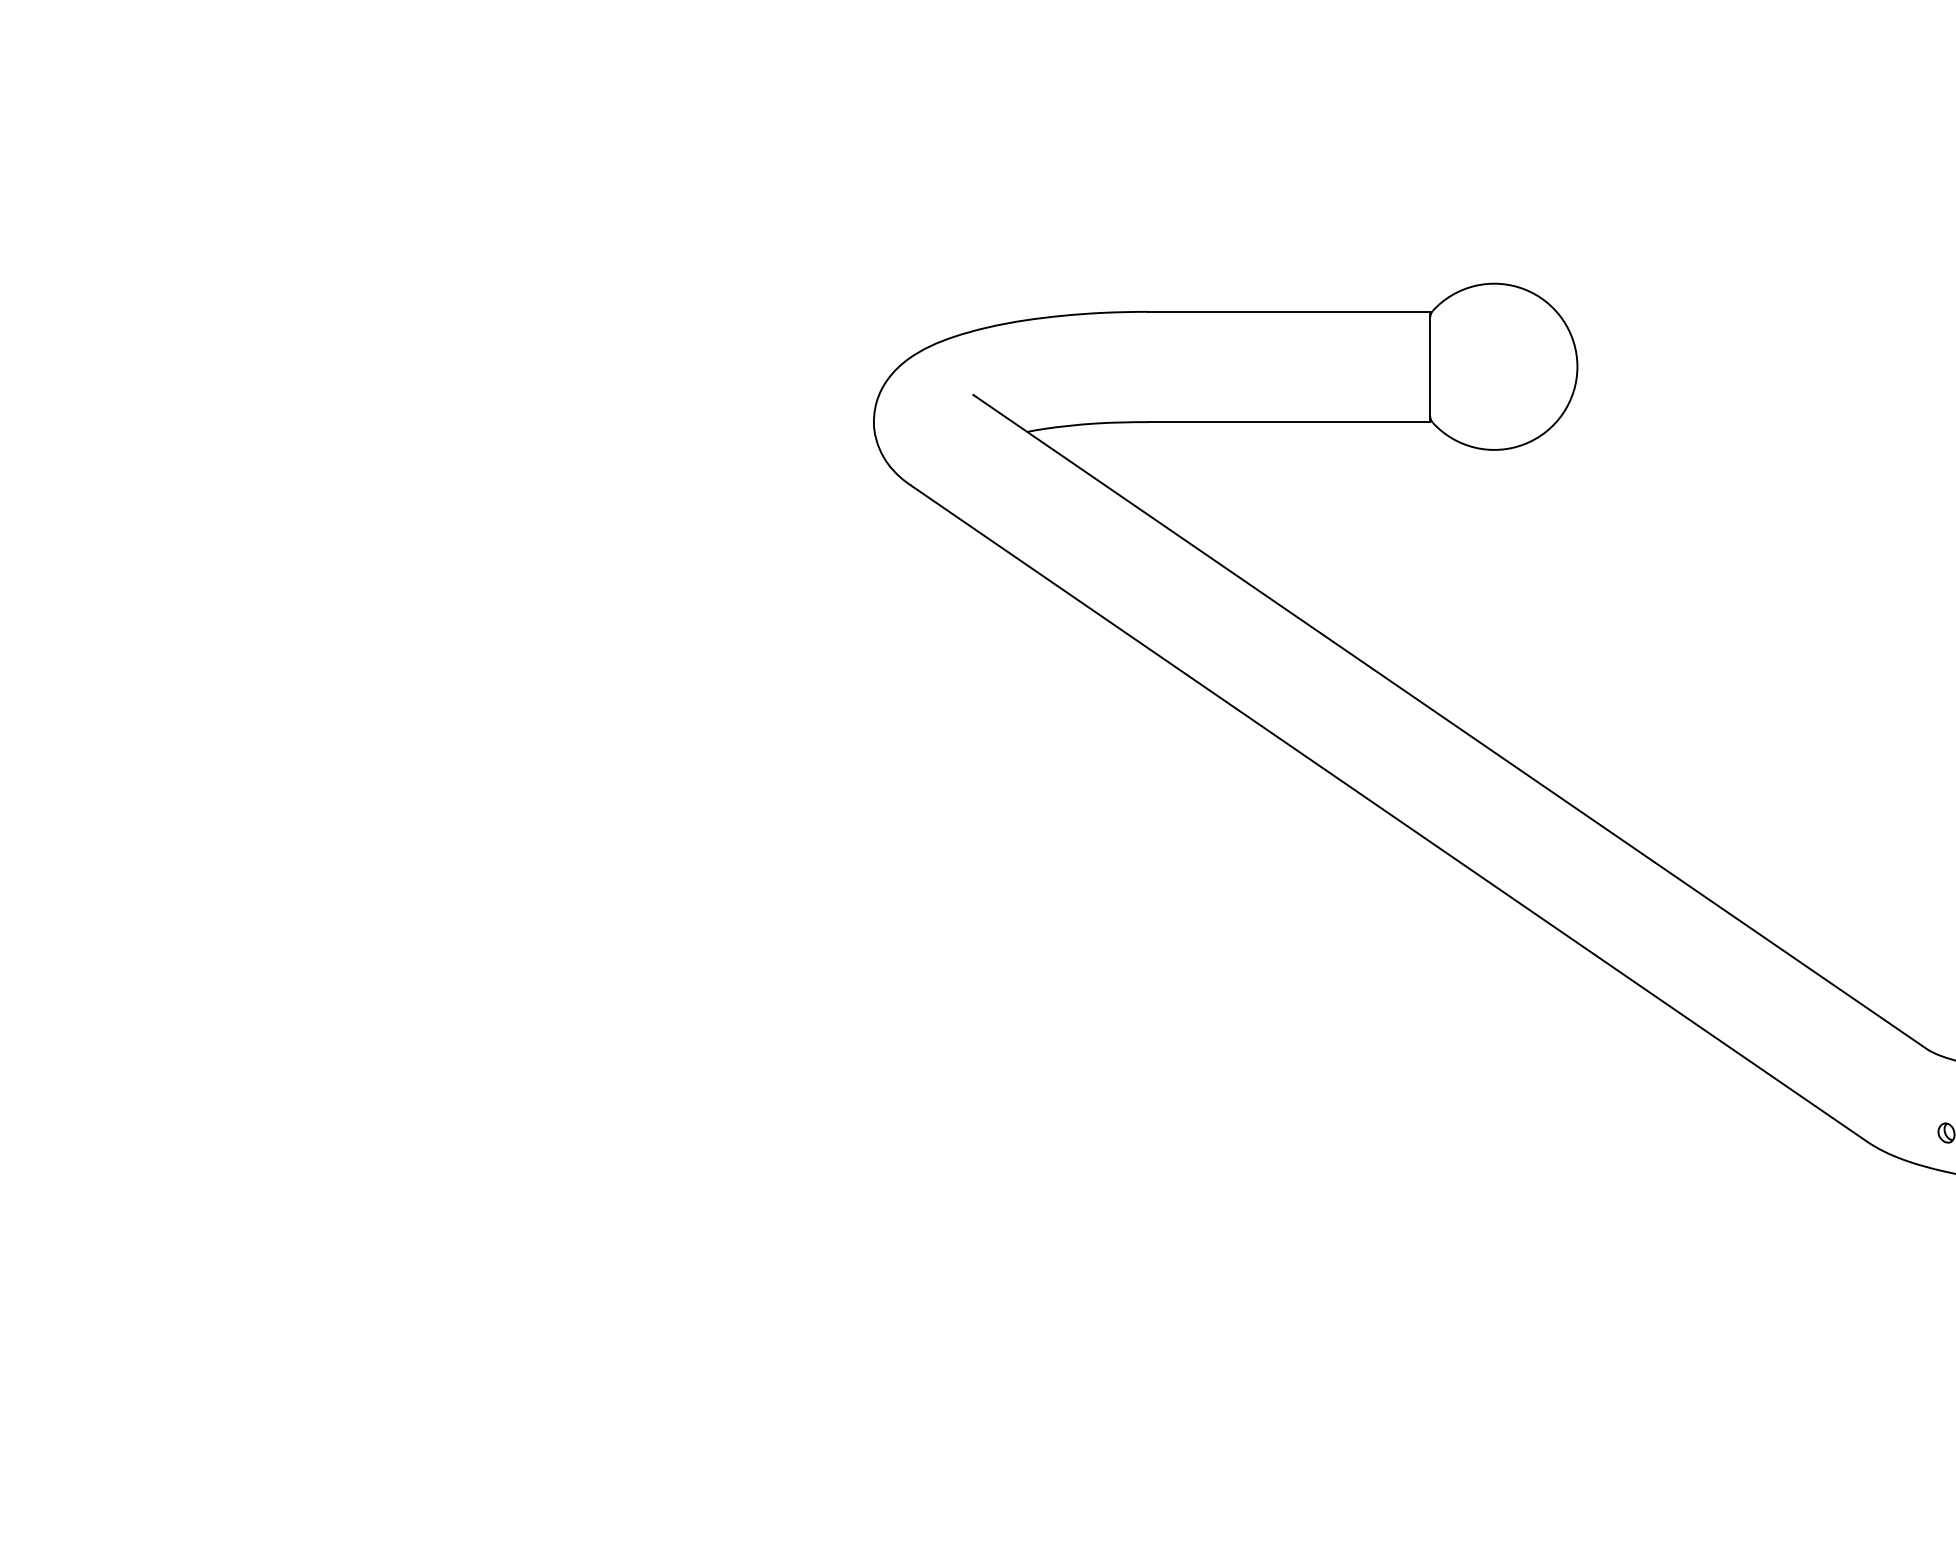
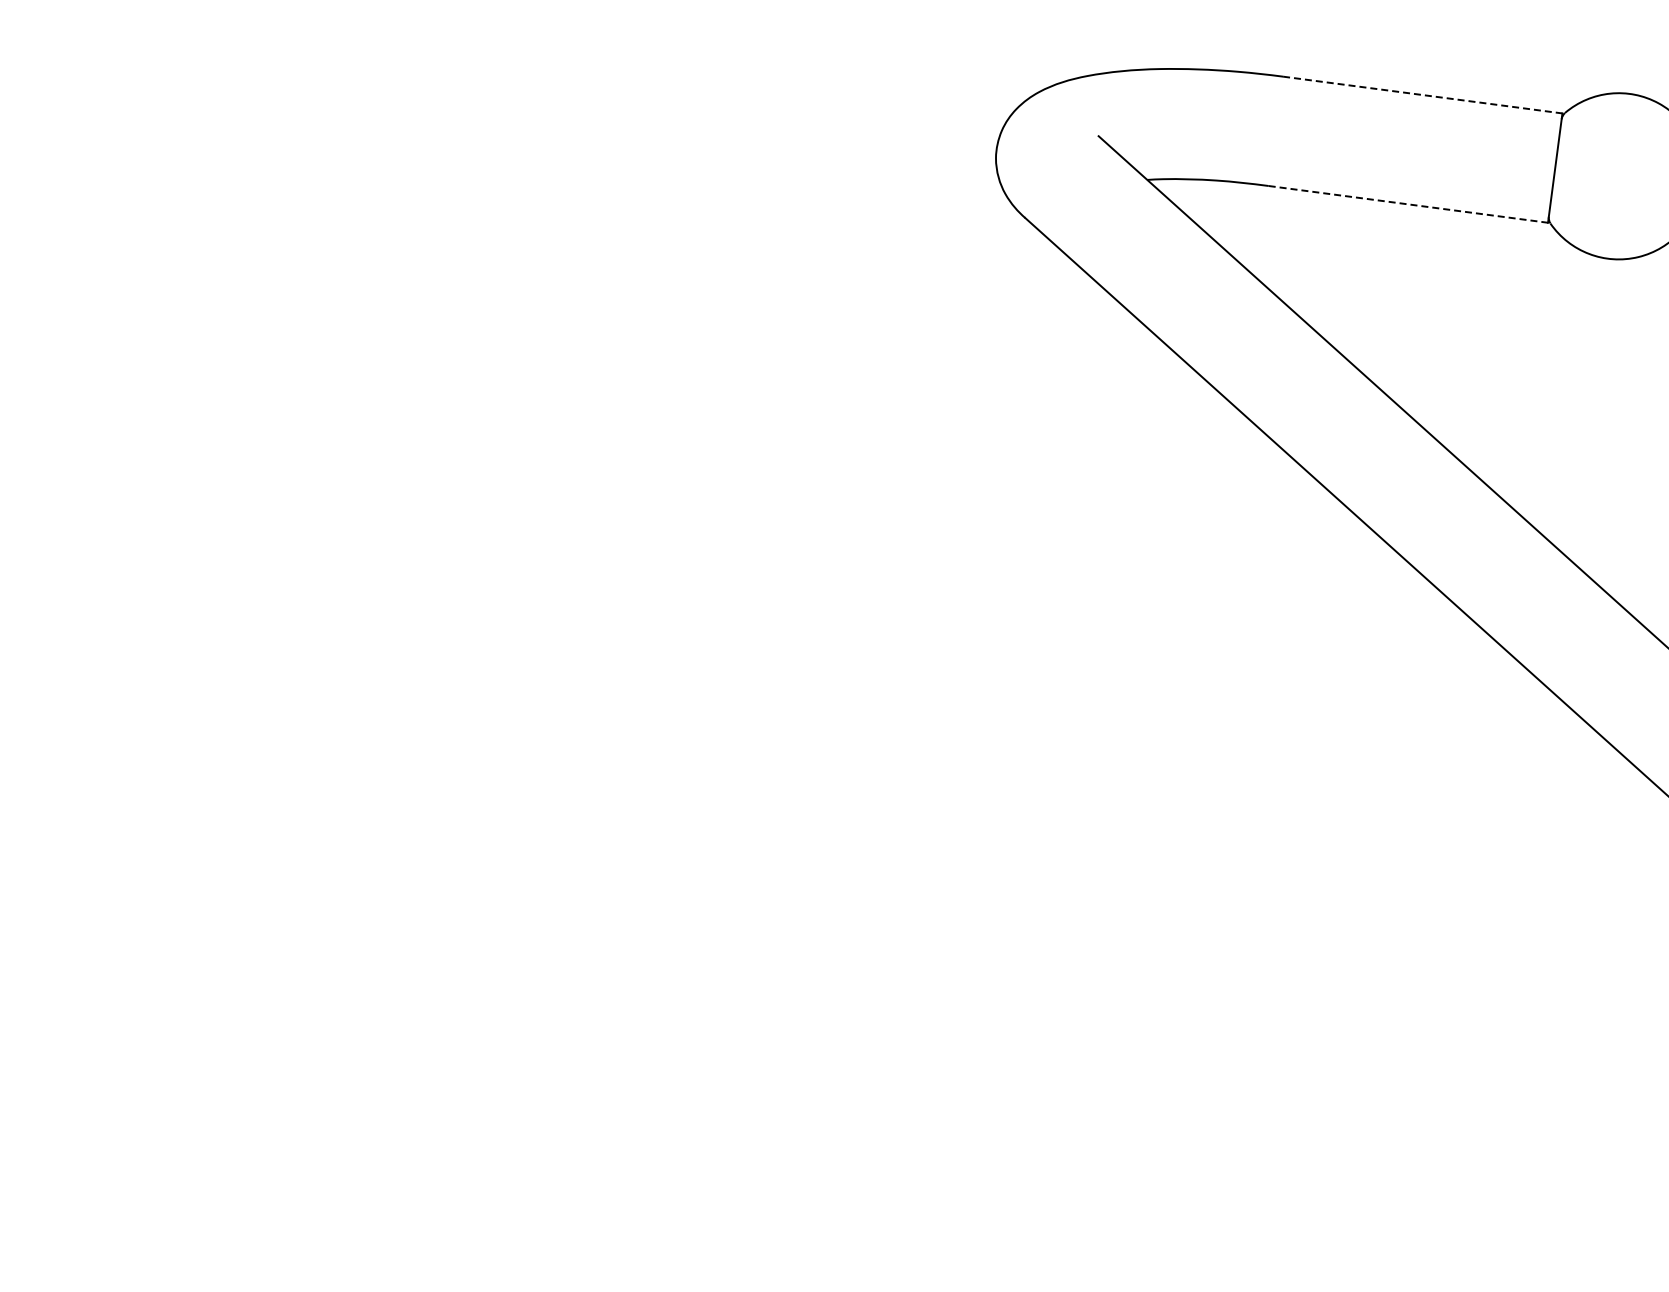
line: (1289, 311) -> (1423, 94), solid -> dashed
line: (1289, 422) -> (1408, 204), solid -> dashed

